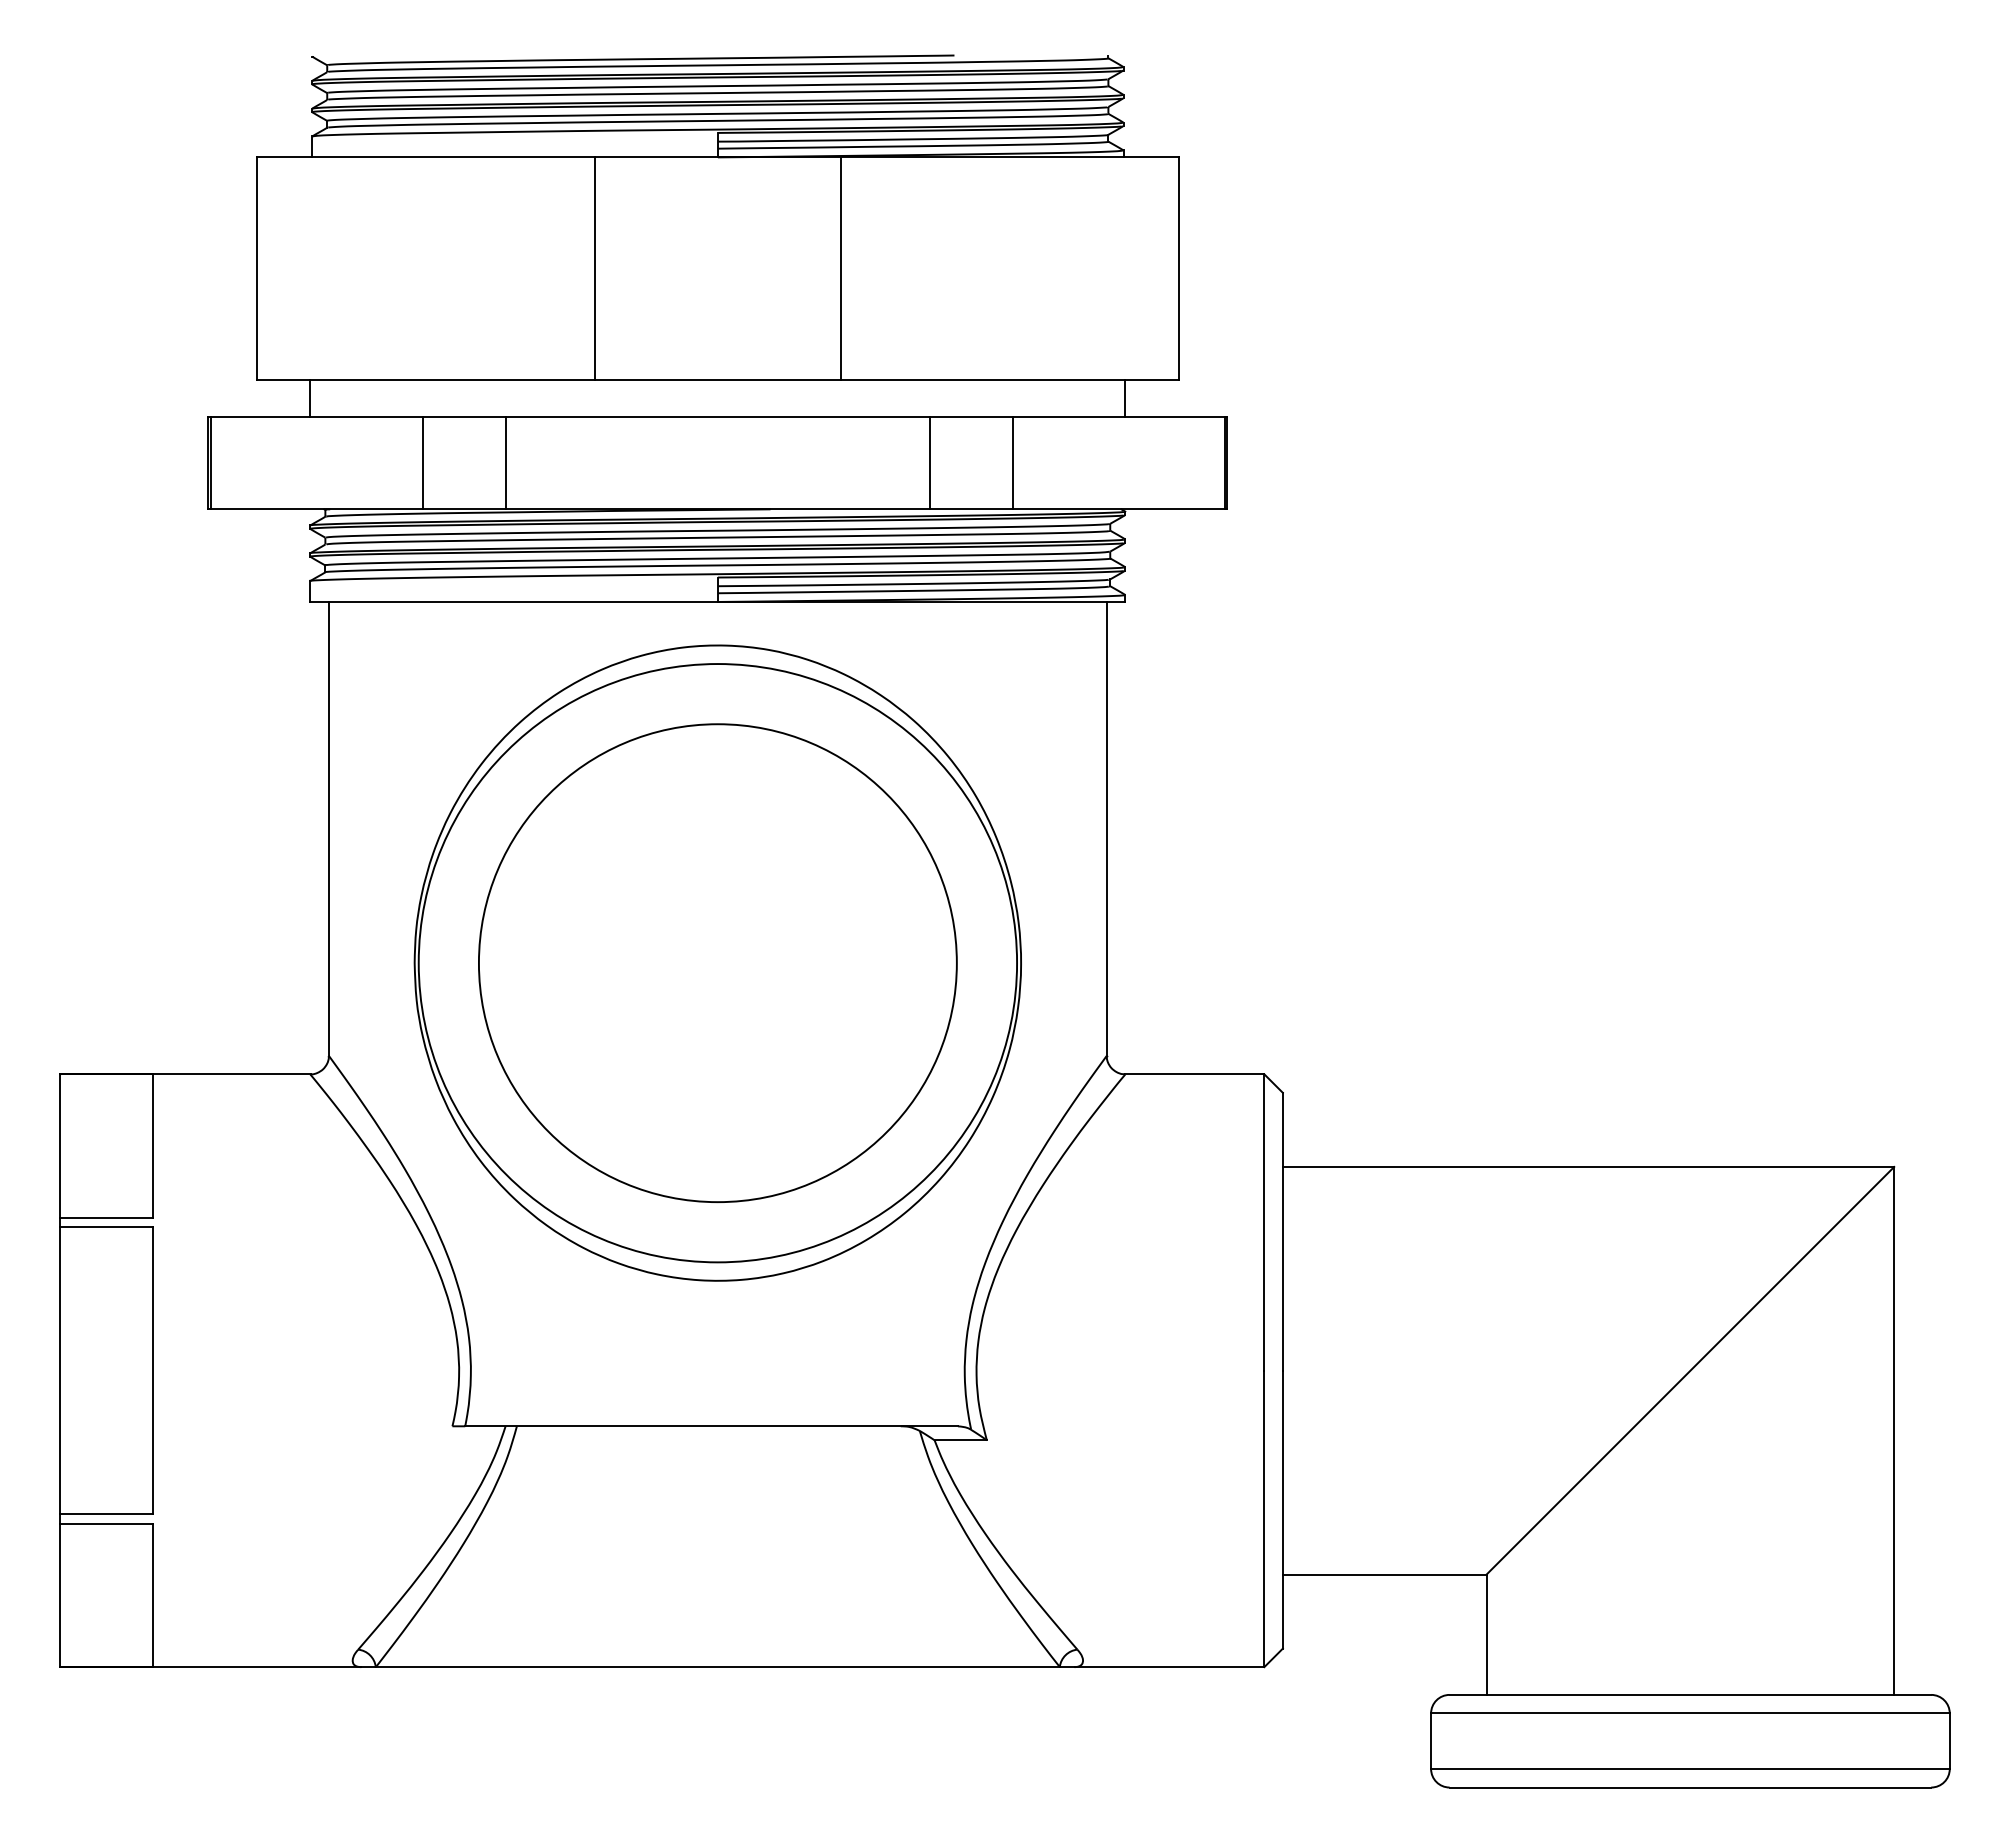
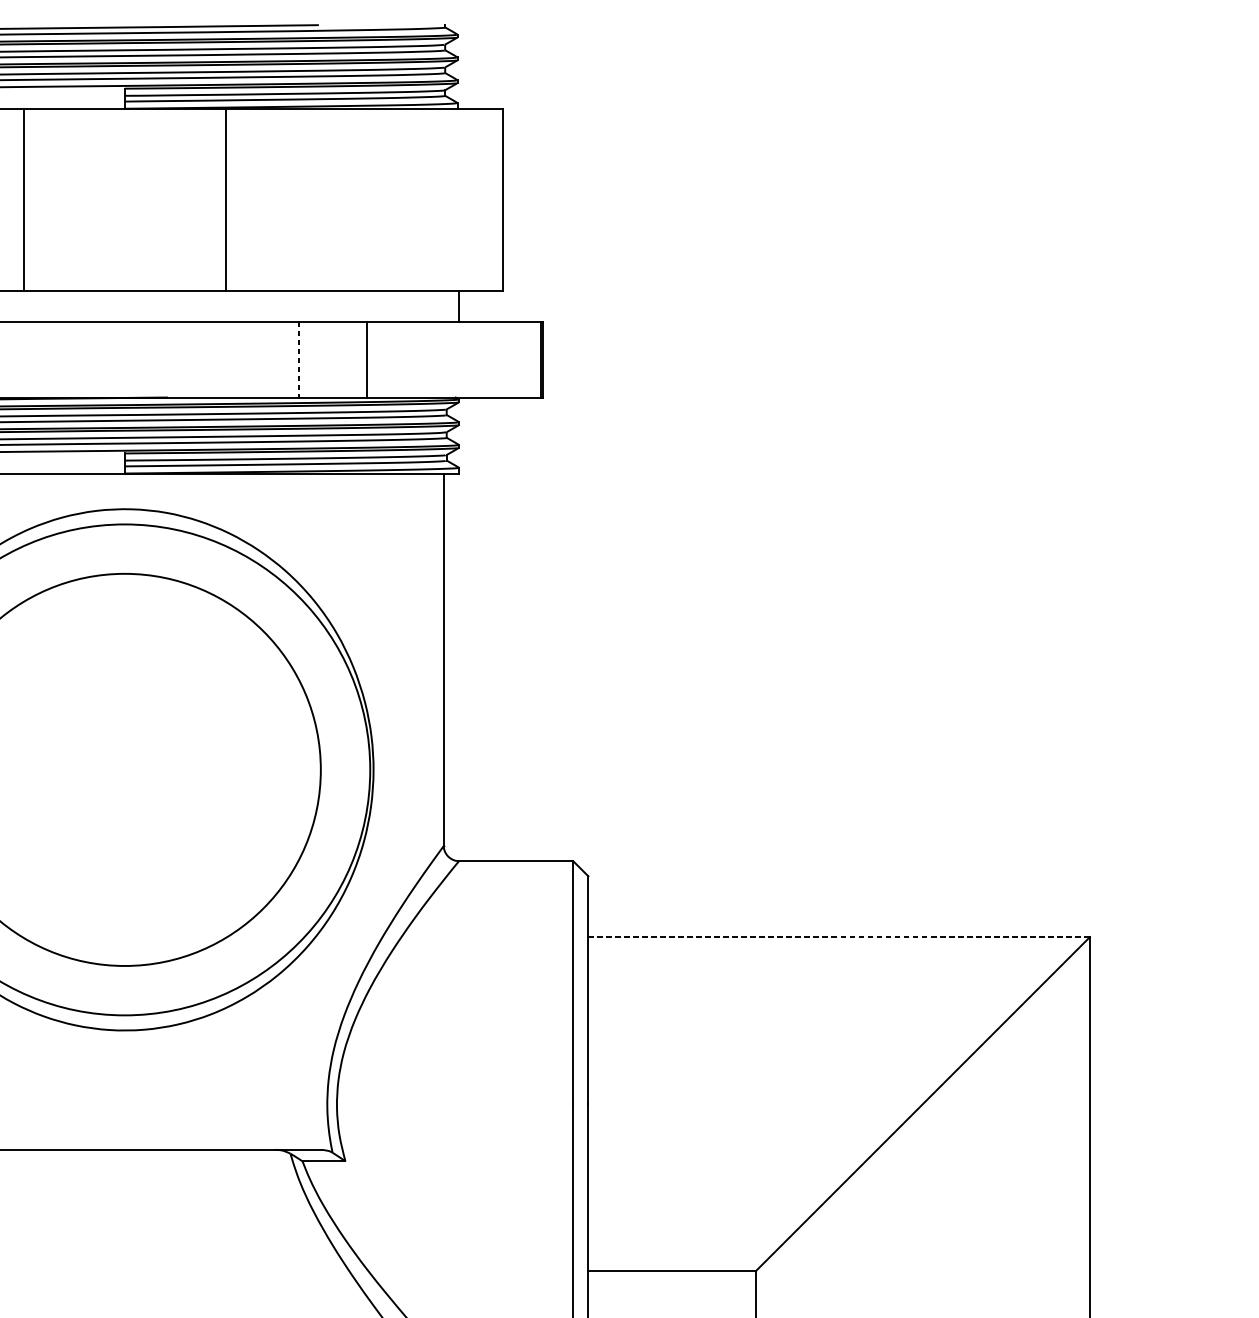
line: (930, 463) -> (299, 359), solid -> dashed
line: (1588, 1166) -> (839, 936), solid -> dashed

